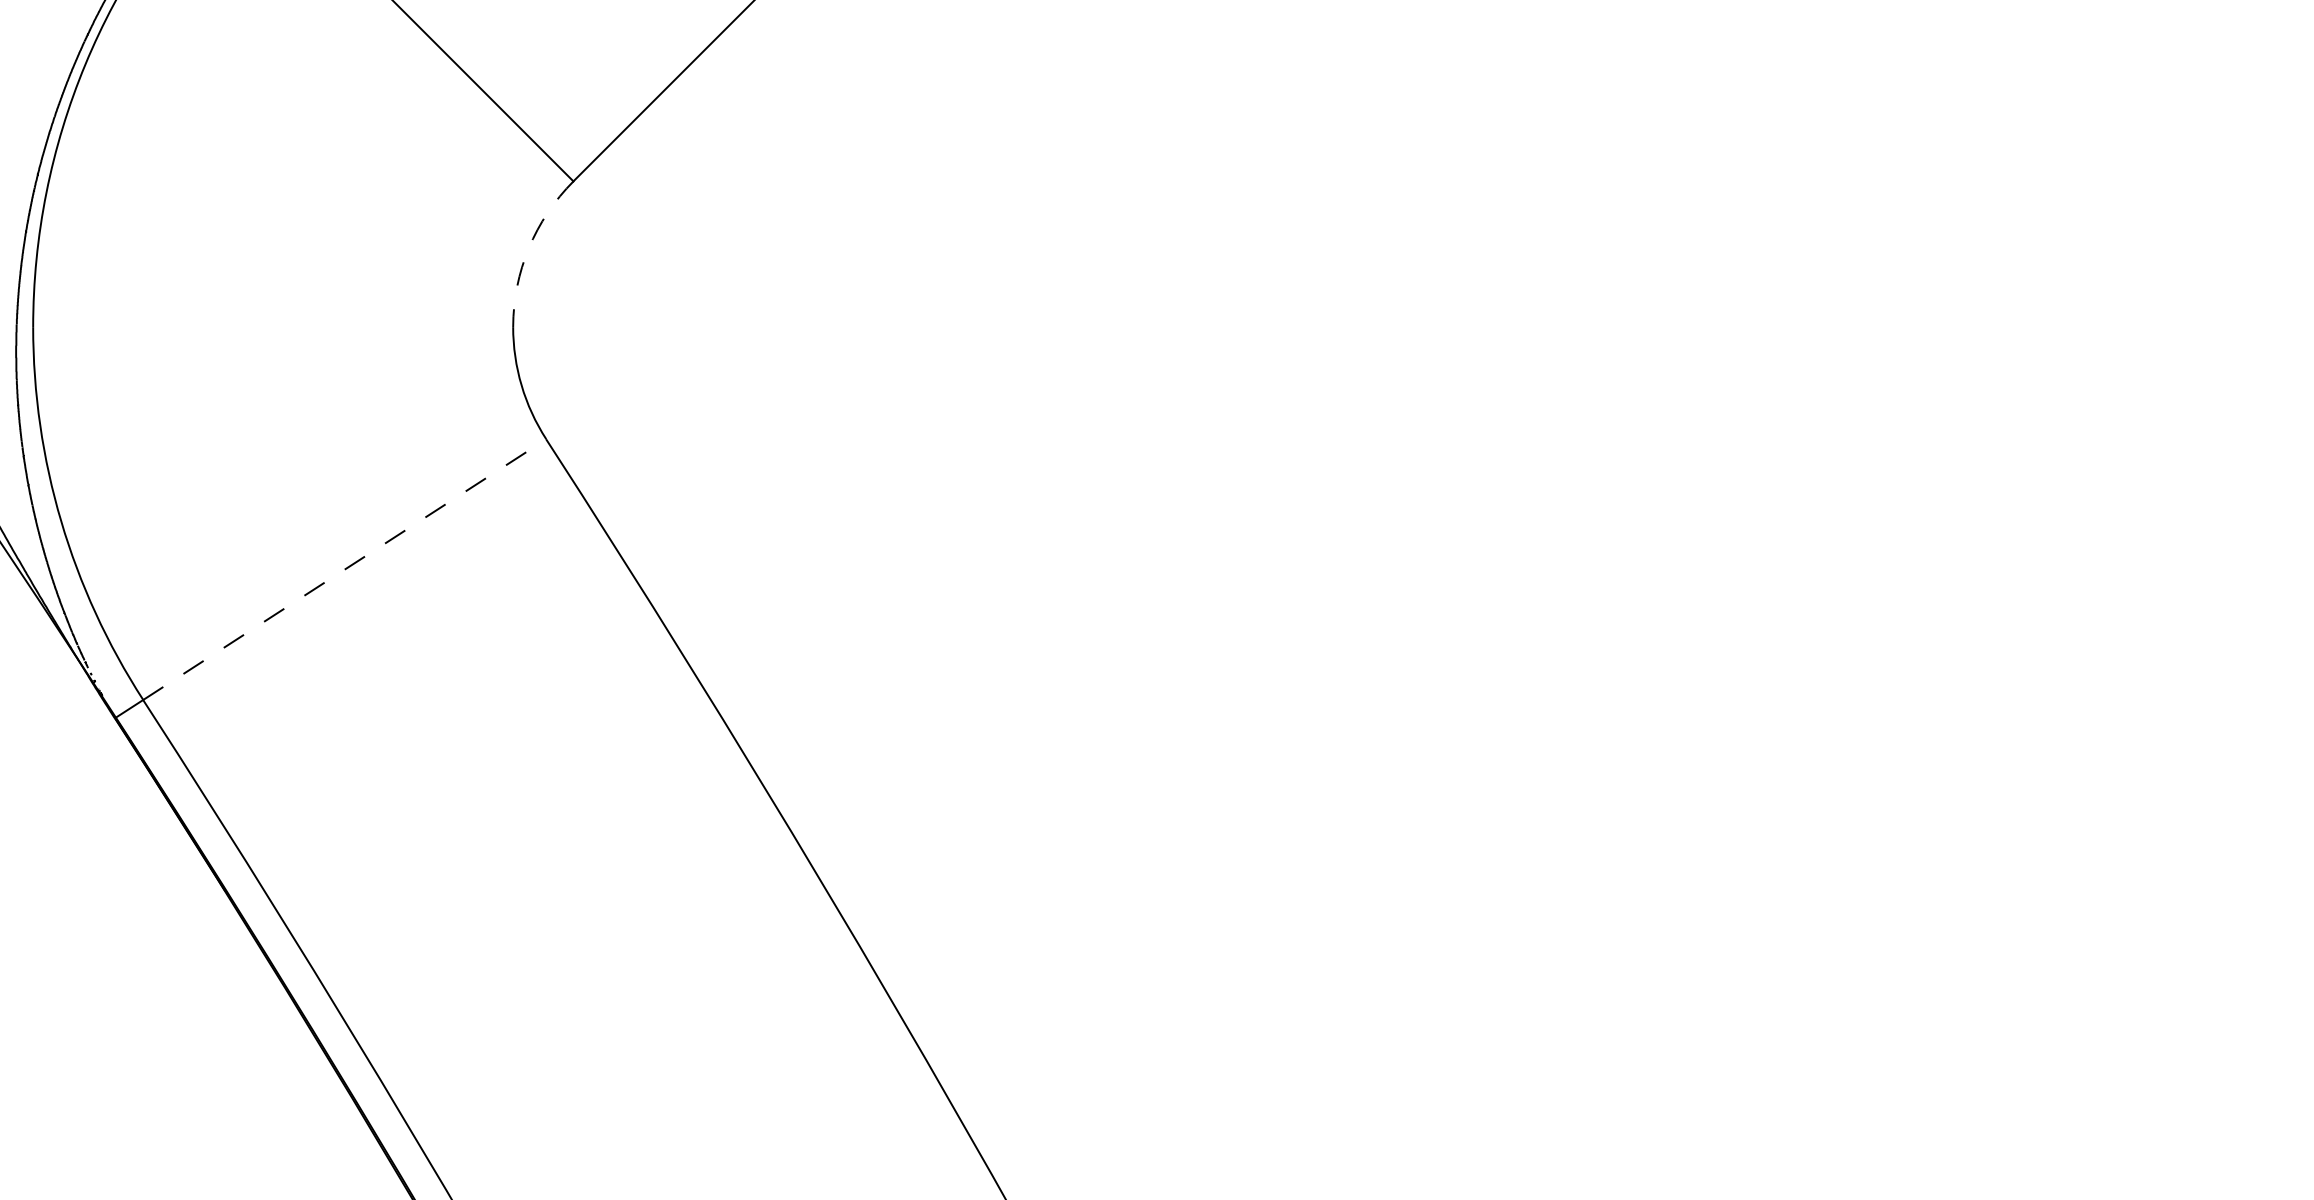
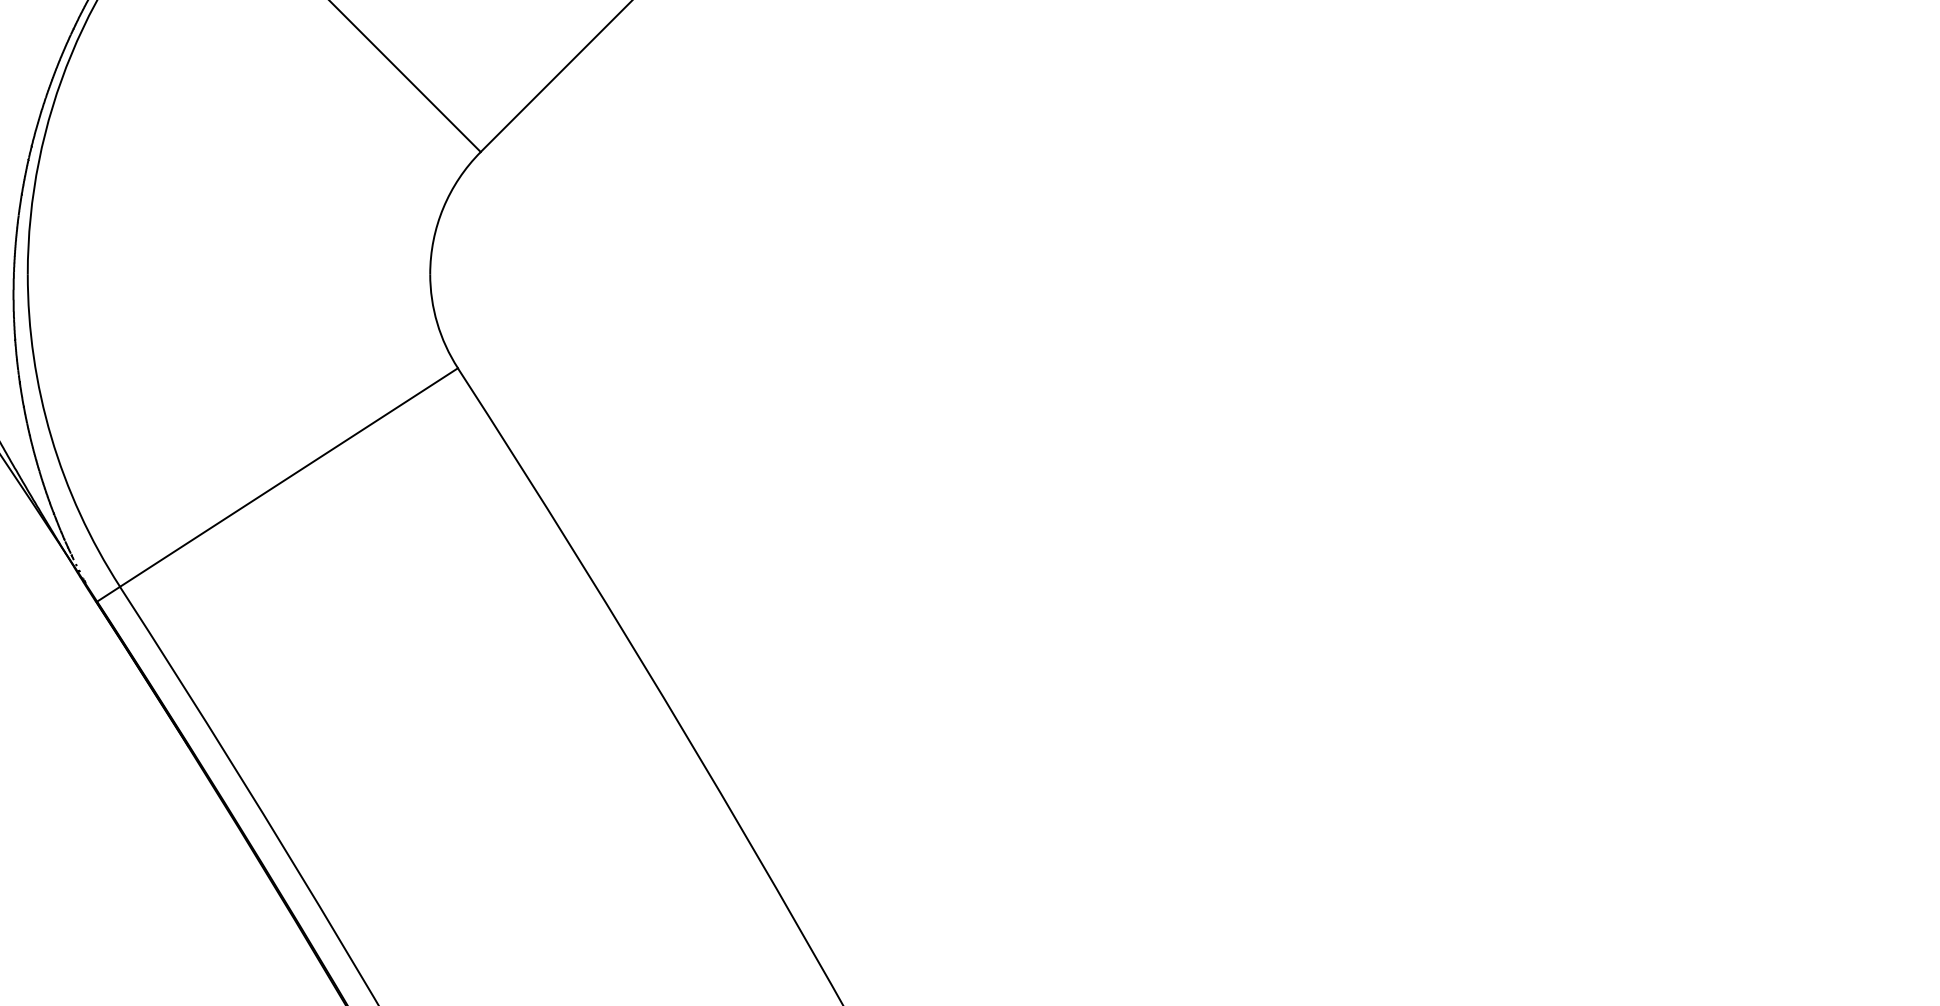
arc: (528, 248) -> (443, 208), dashed -> solid
line: (345, 569) -> (289, 477), dashed -> solid

